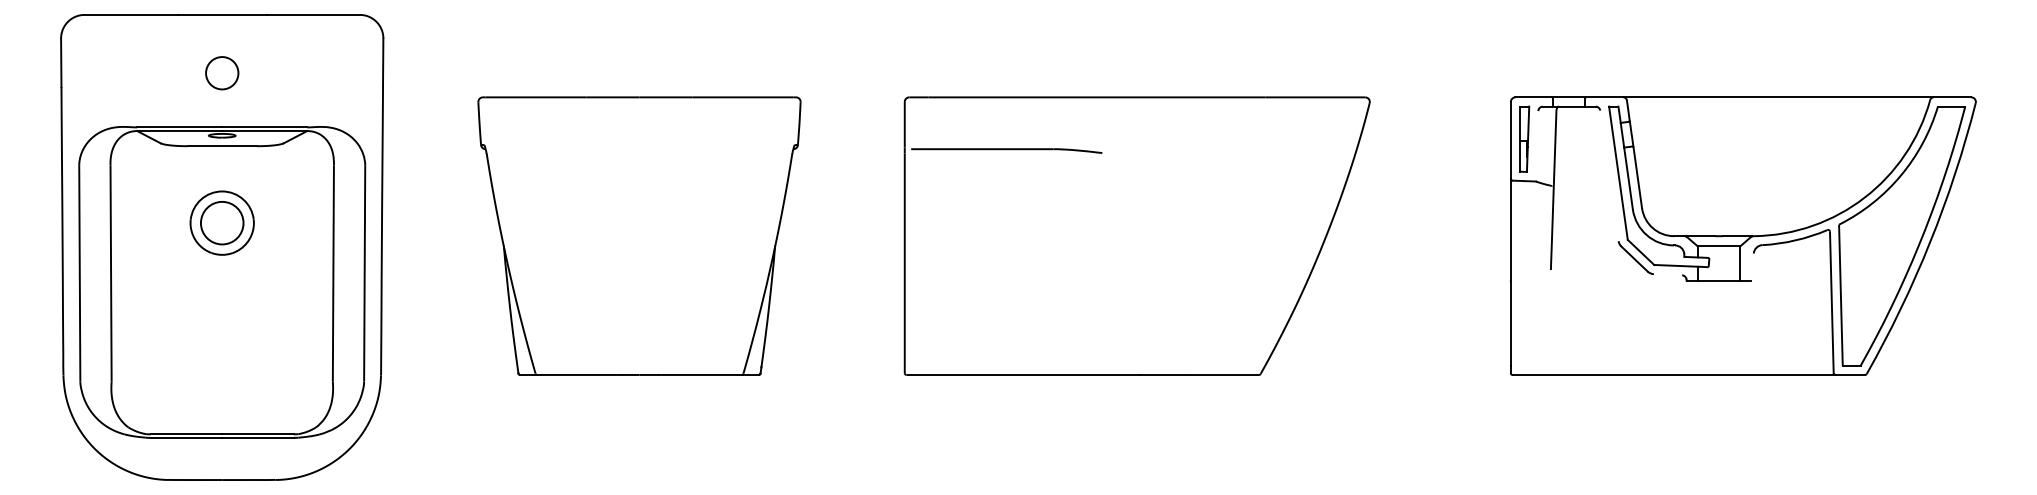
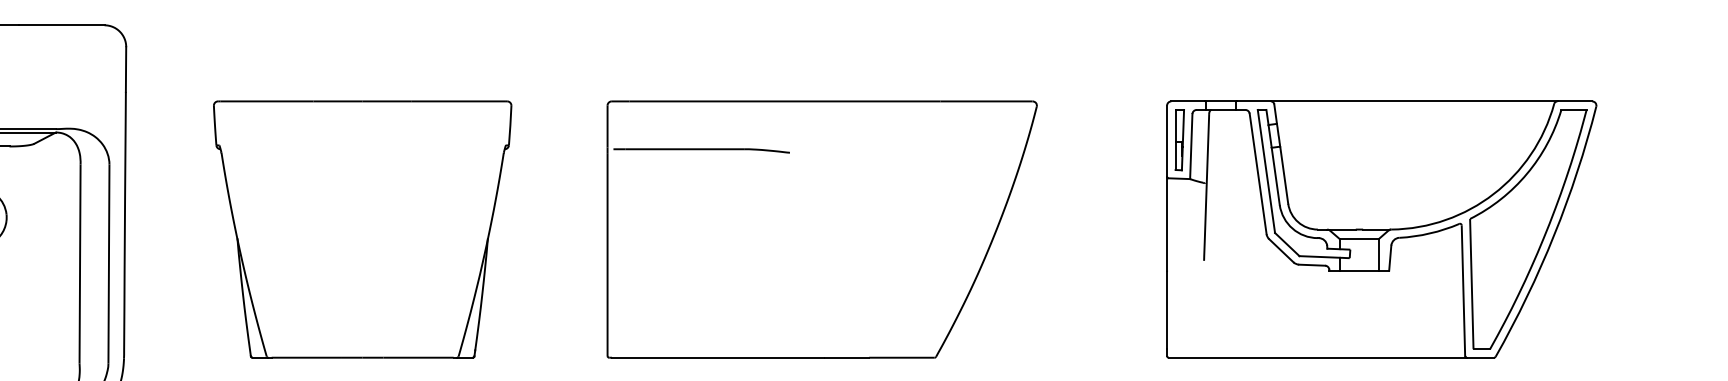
line: (1536, 146) -> (1190, 146), added
line: (1609, 175) -> (1258, 173), added
line: (1752, 266) -> (1390, 257), added
line: (1667, 274) -> (1311, 264), added

